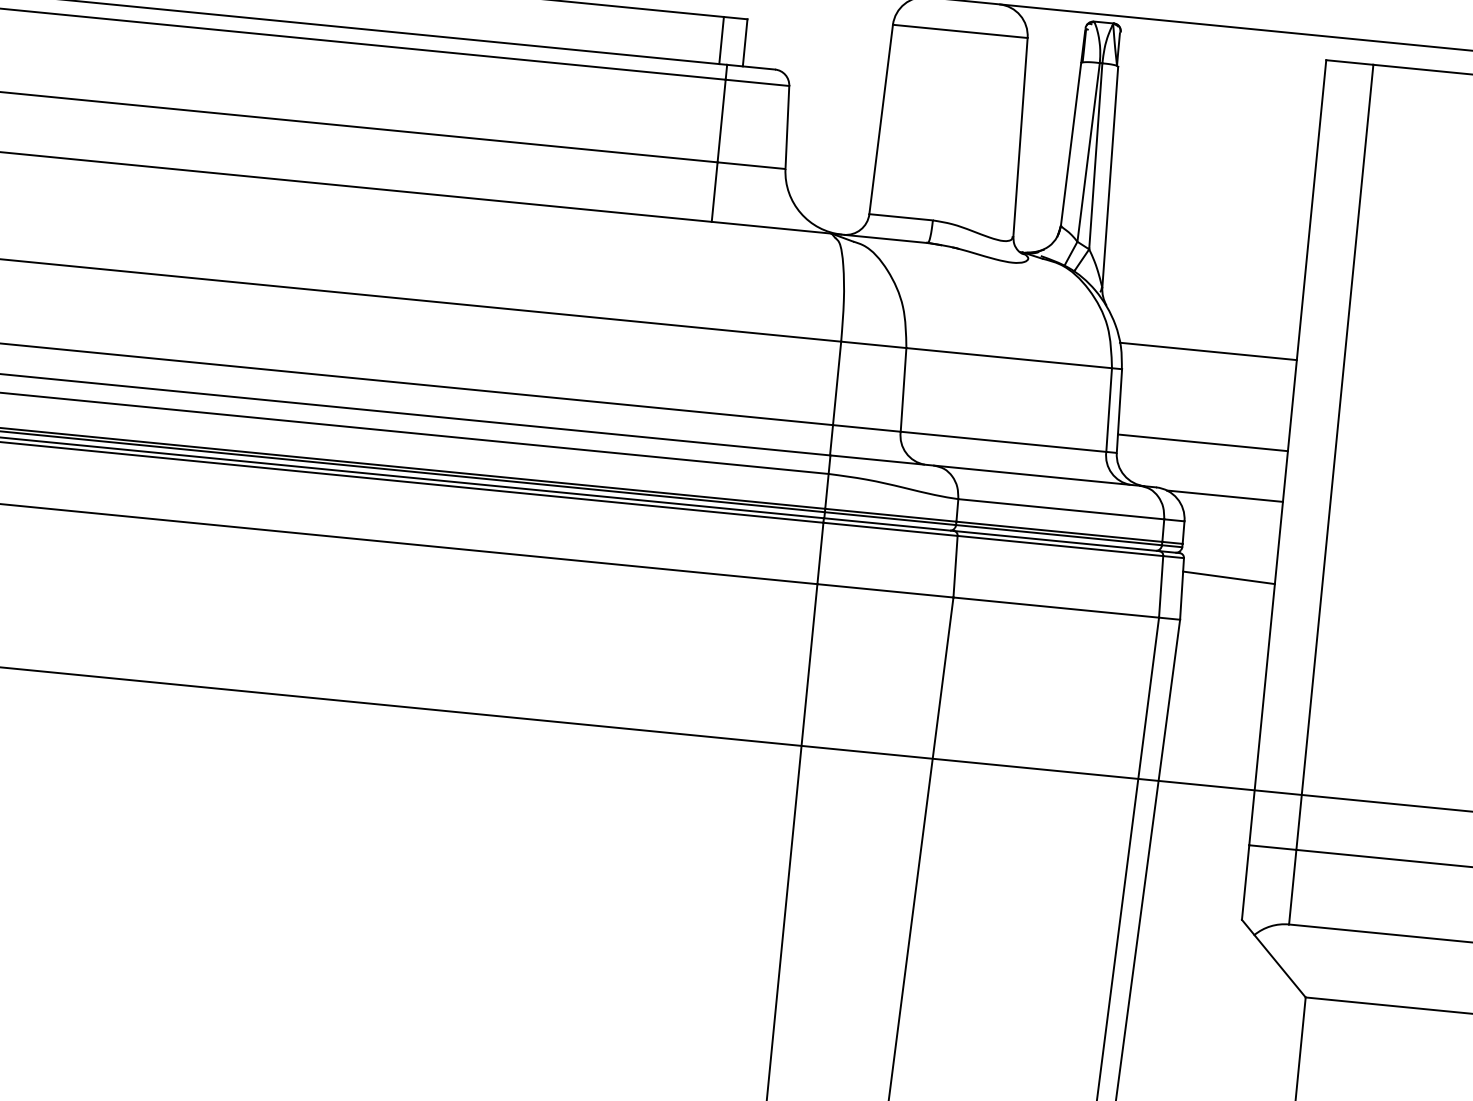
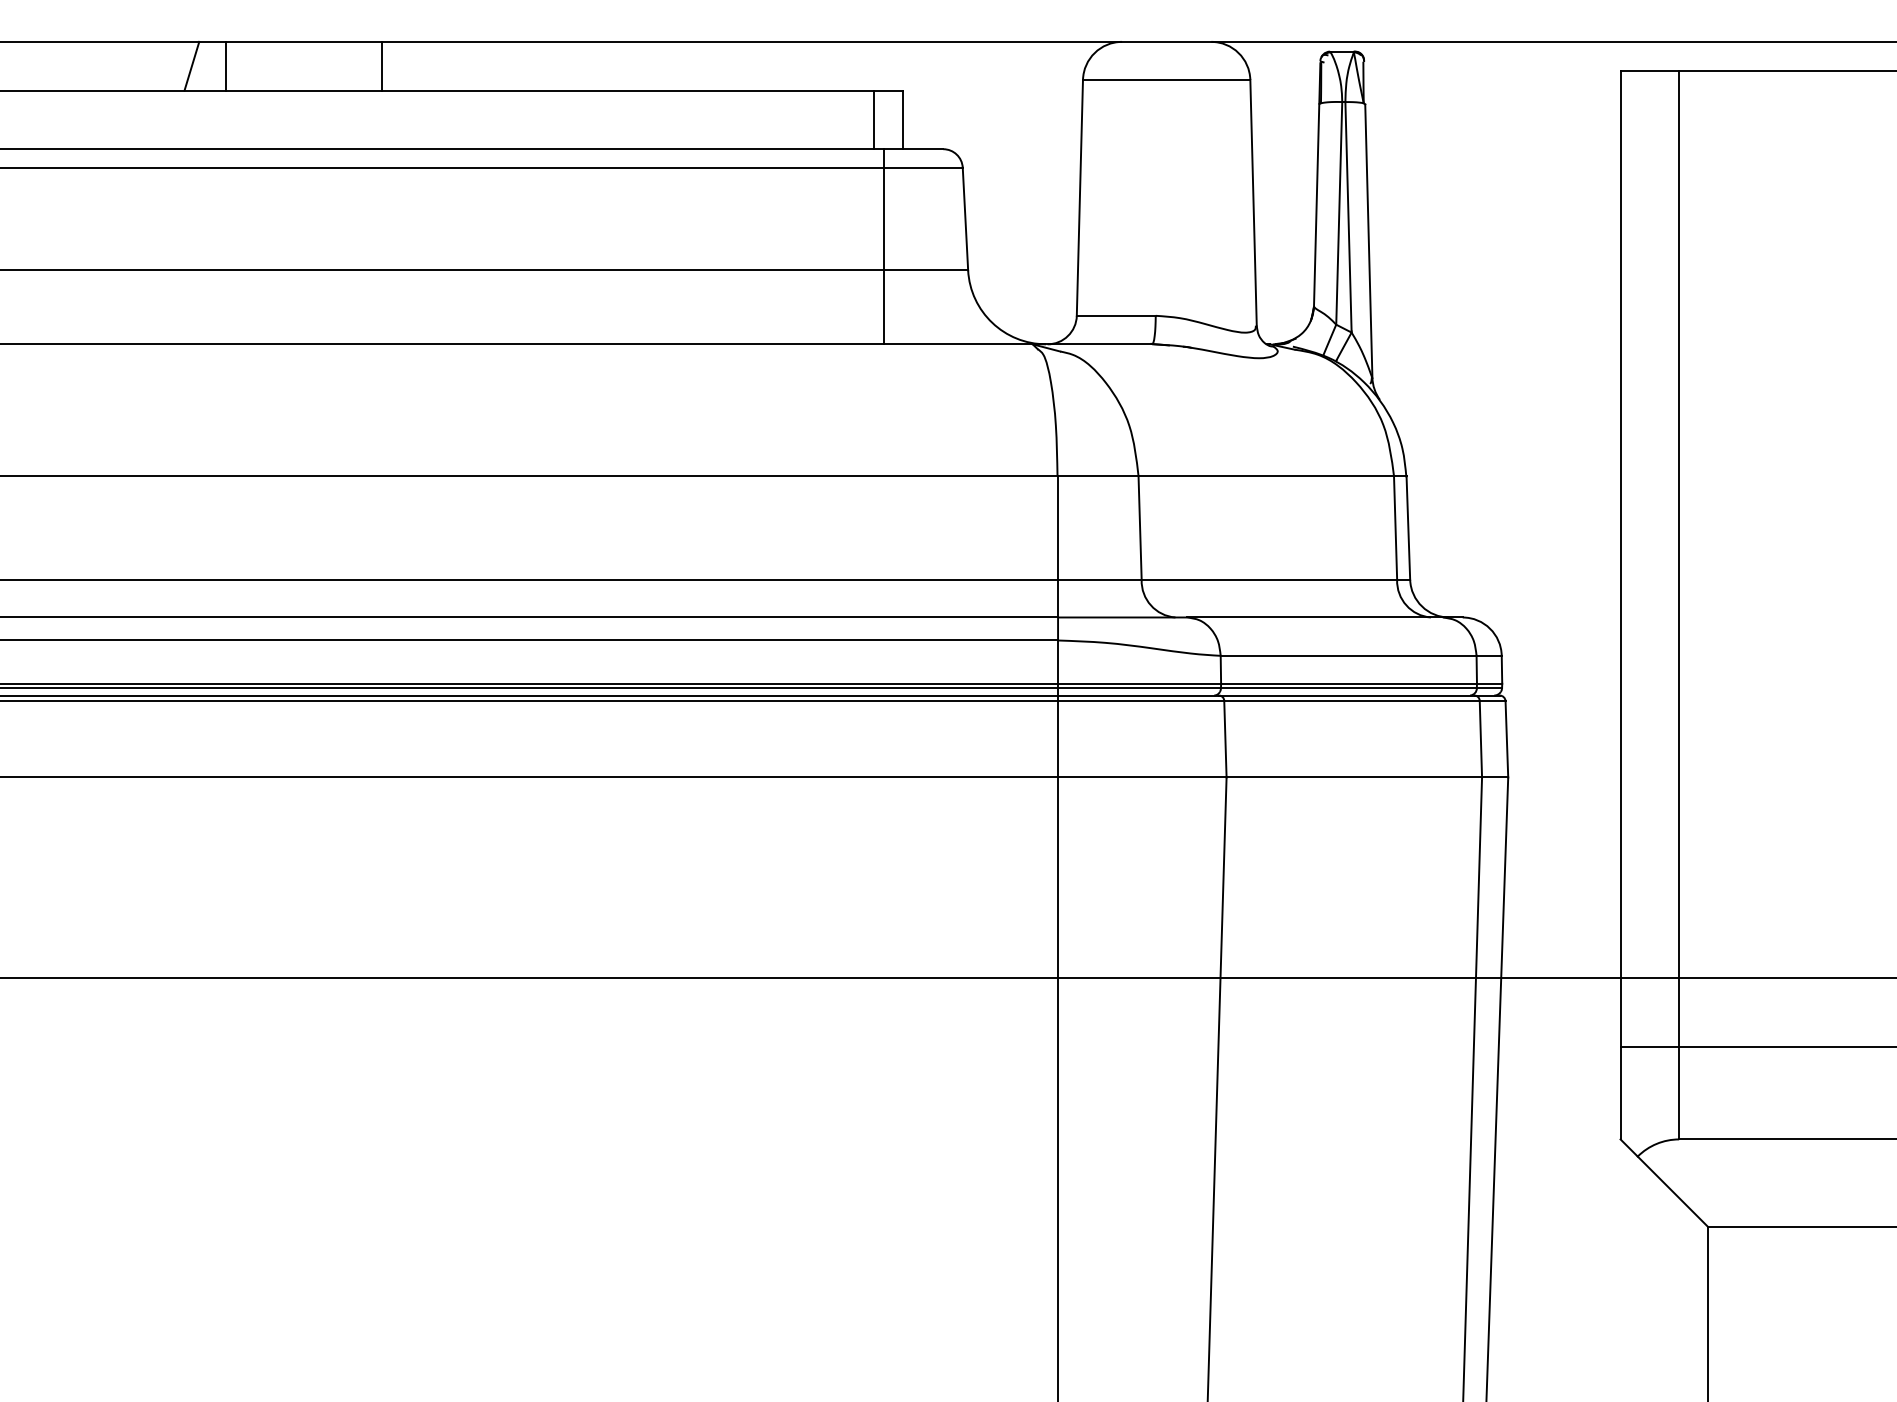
line: (1208, 351) -> (1510, 443), removed
line: (1202, 443) -> (1514, 557), removed
line: (1224, 496) -> (1548, 620), removed
line: (1229, 577) -> (1563, 719), removed

